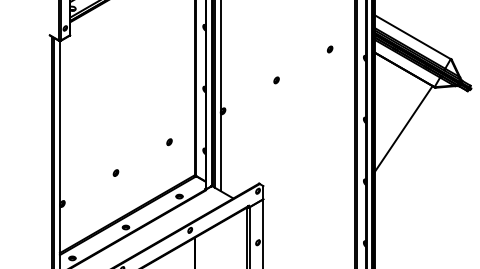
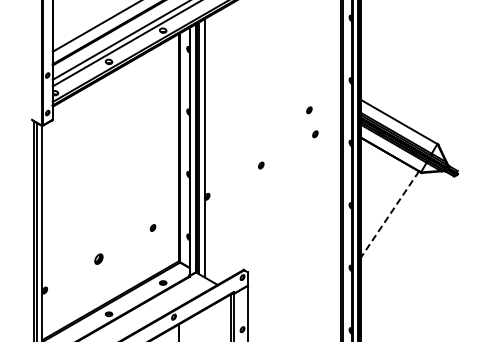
part: (324, 25) -> (309, 110), added
line: (403, 129) -> (389, 215), solid -> dashed
part: (115, 173) -> (98, 259), size x1.6

